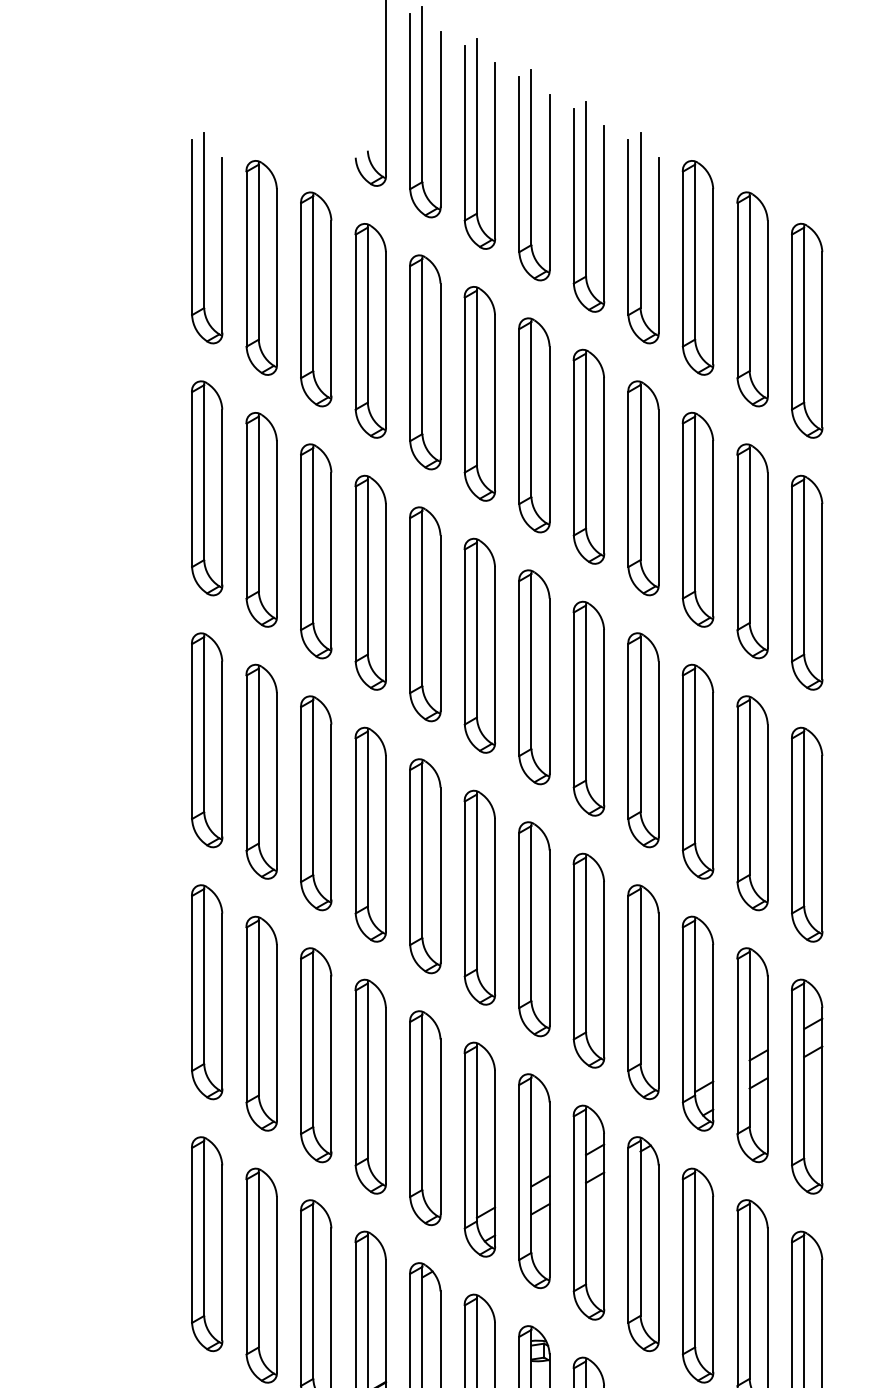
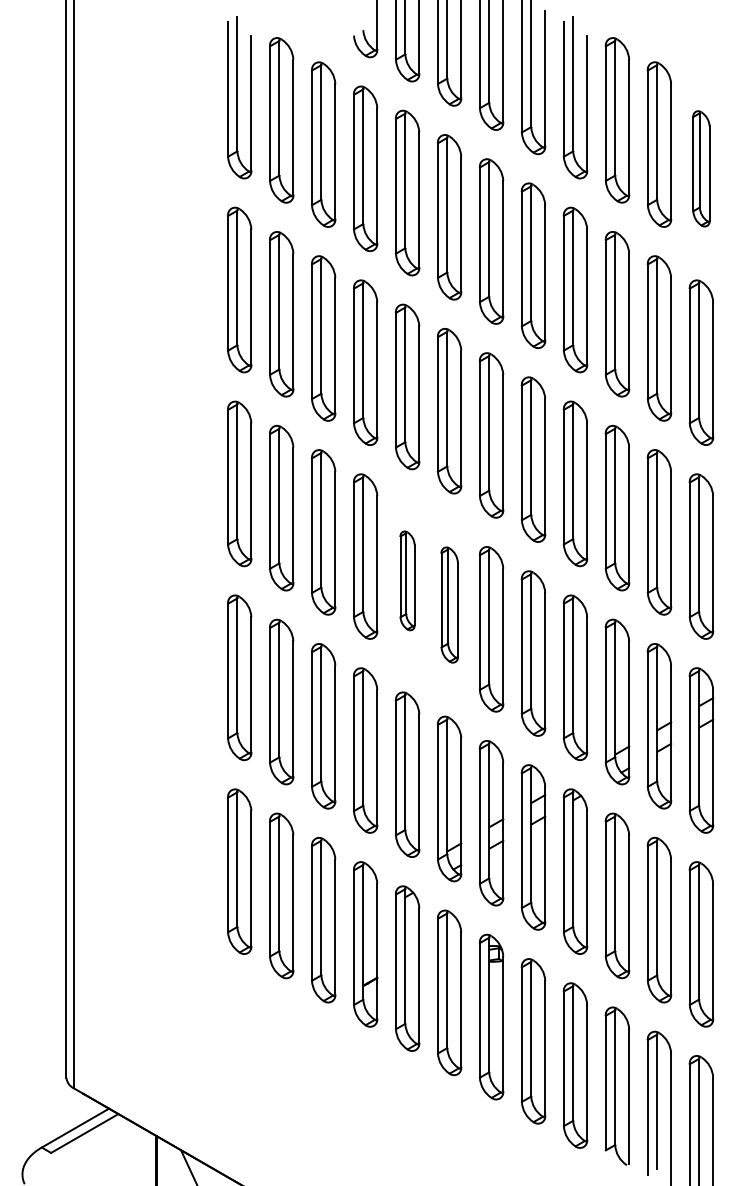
part: (807, 330) -> (701, 168), size x0.7
part: (425, 865) -> (407, 580), size x0.6
part: (479, 896) -> (449, 604), size x0.7

